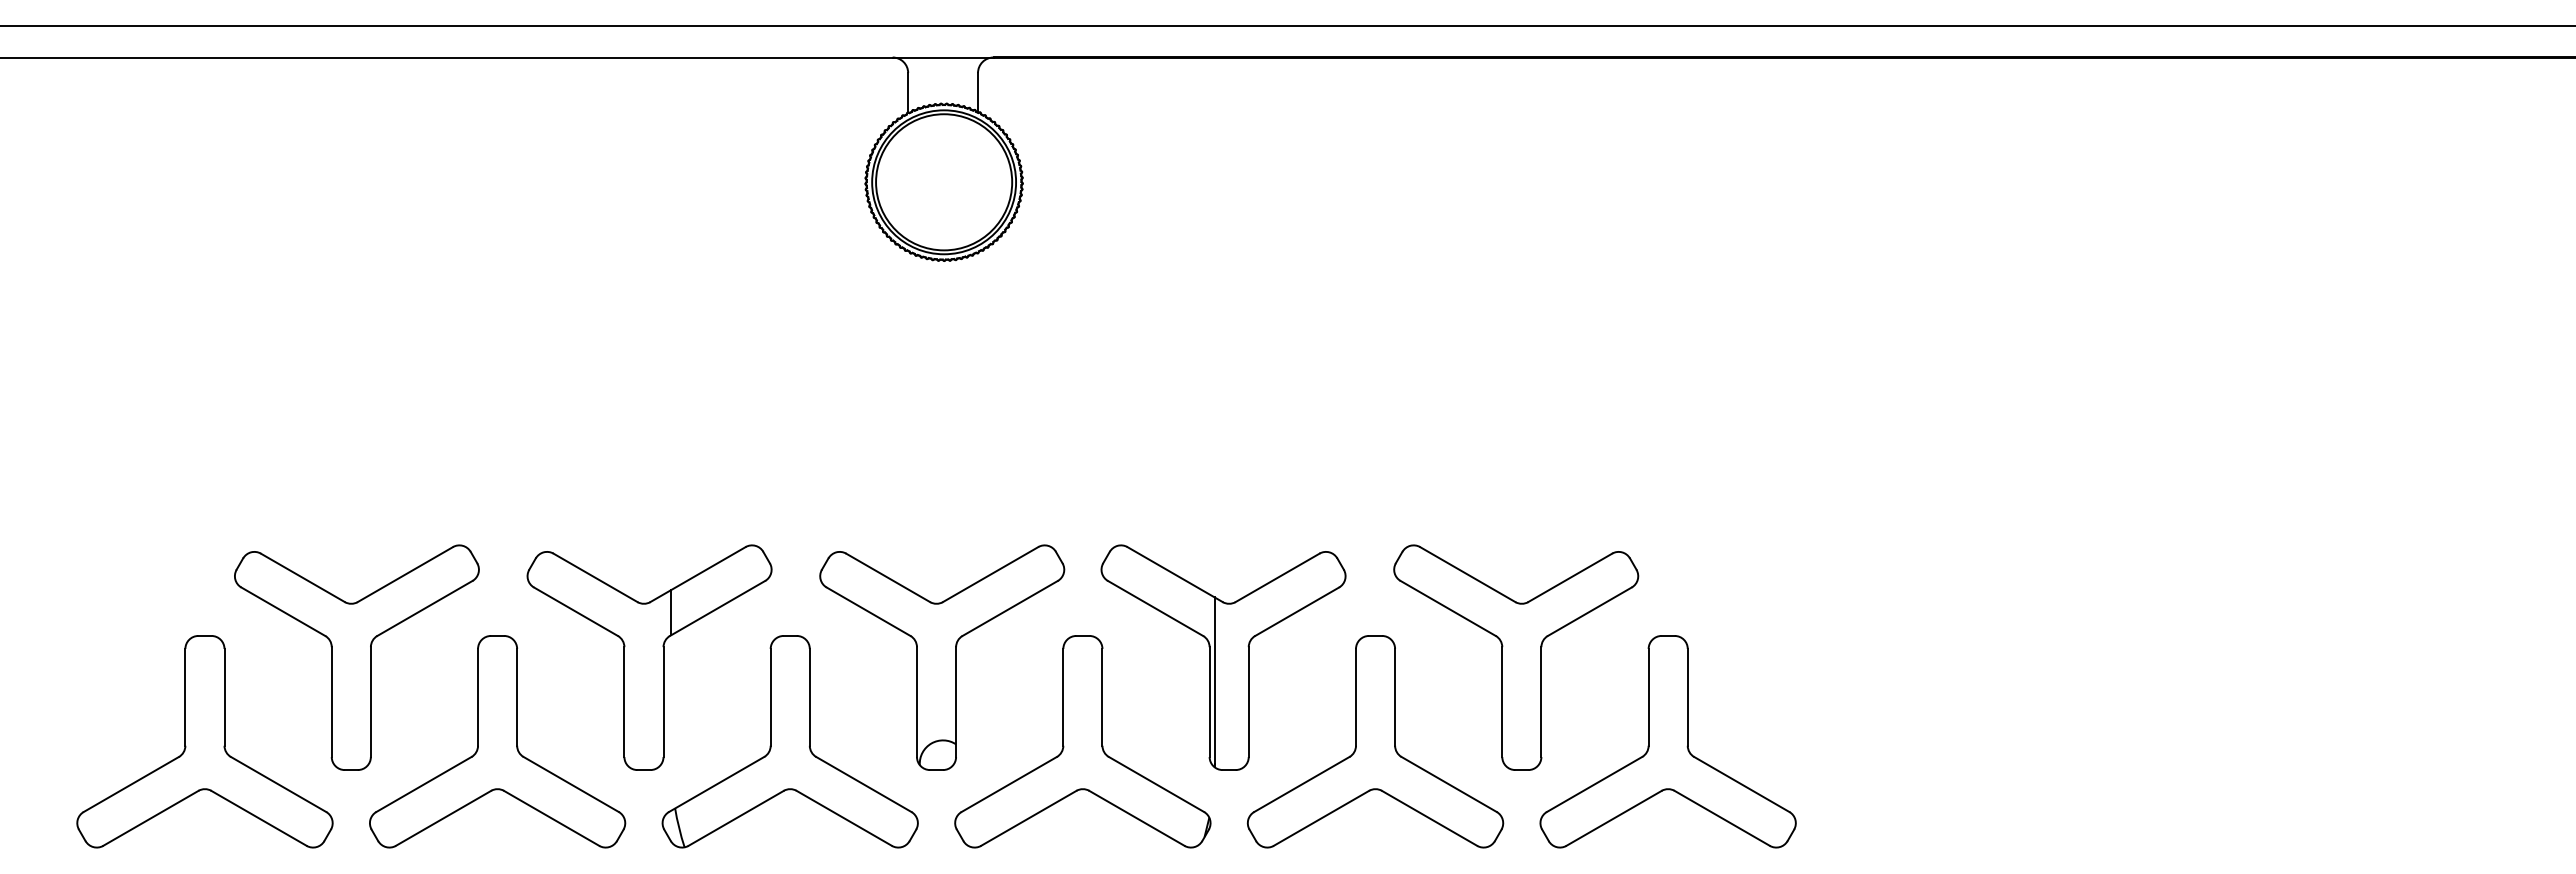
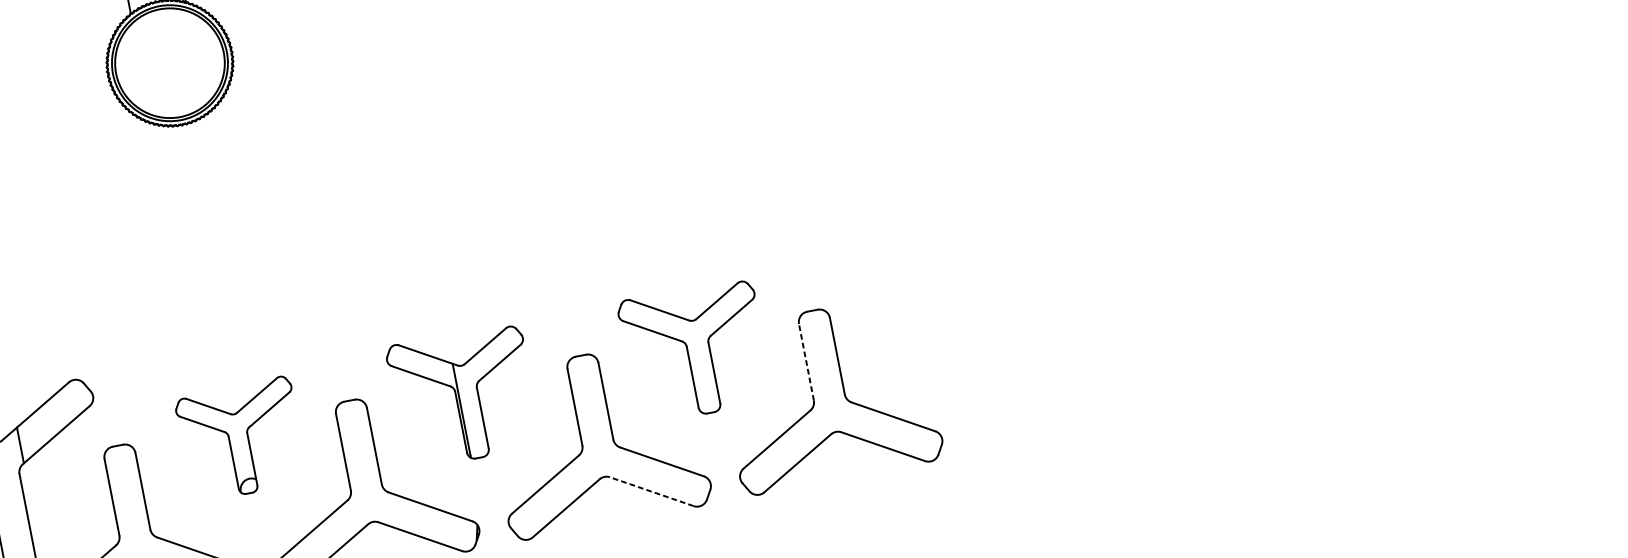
part: (942, 657) -> (241, 439), size x0.6
part: (1223, 657) -> (464, 396), size x0.7
part: (1516, 657) -> (695, 351), size x0.7
line: (1648, 696) -> (806, 361), solid -> dashed
line: (1429, 818) -> (651, 491), solid -> dashed

